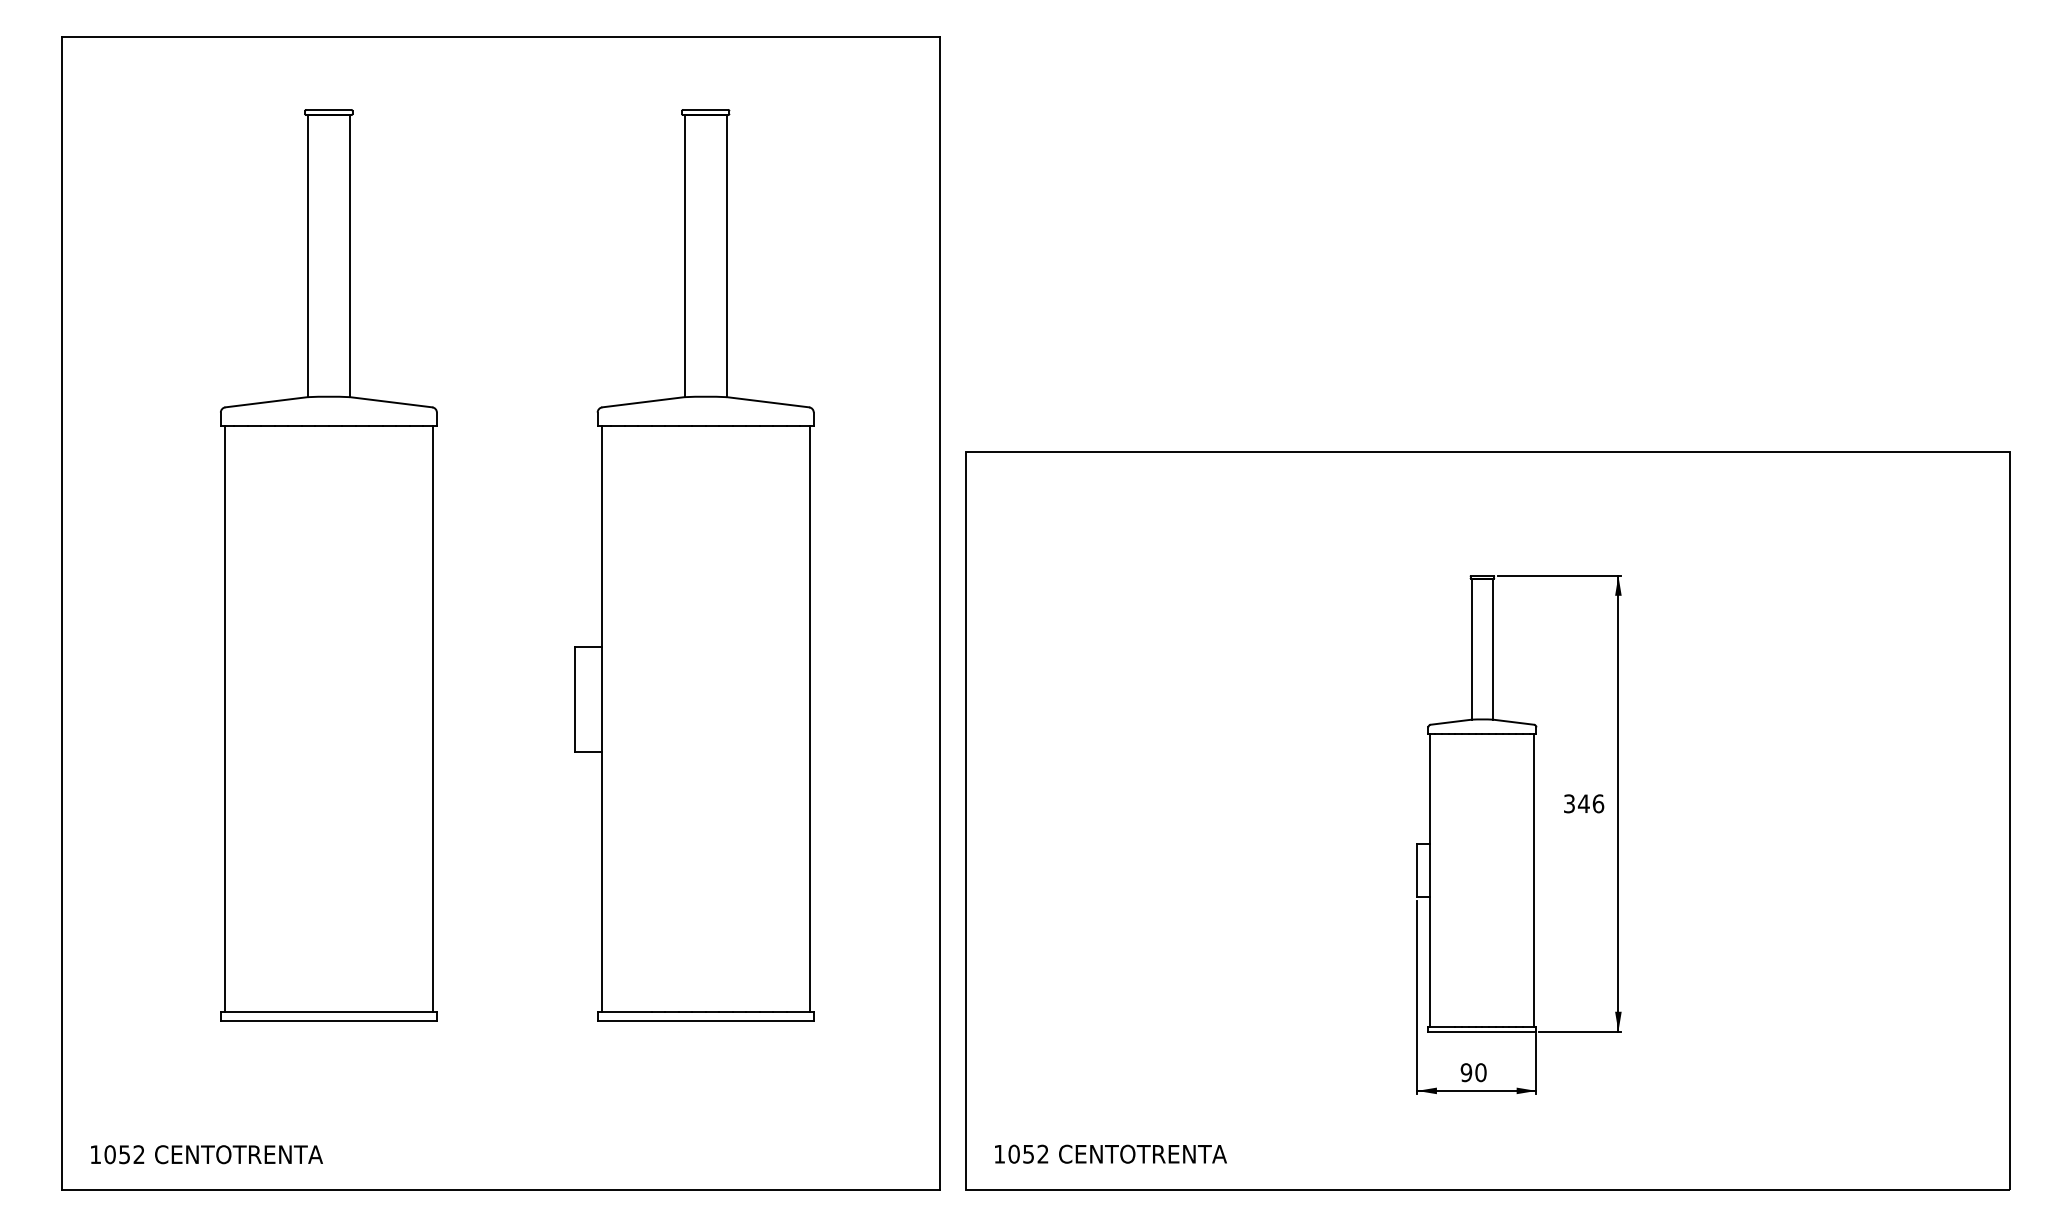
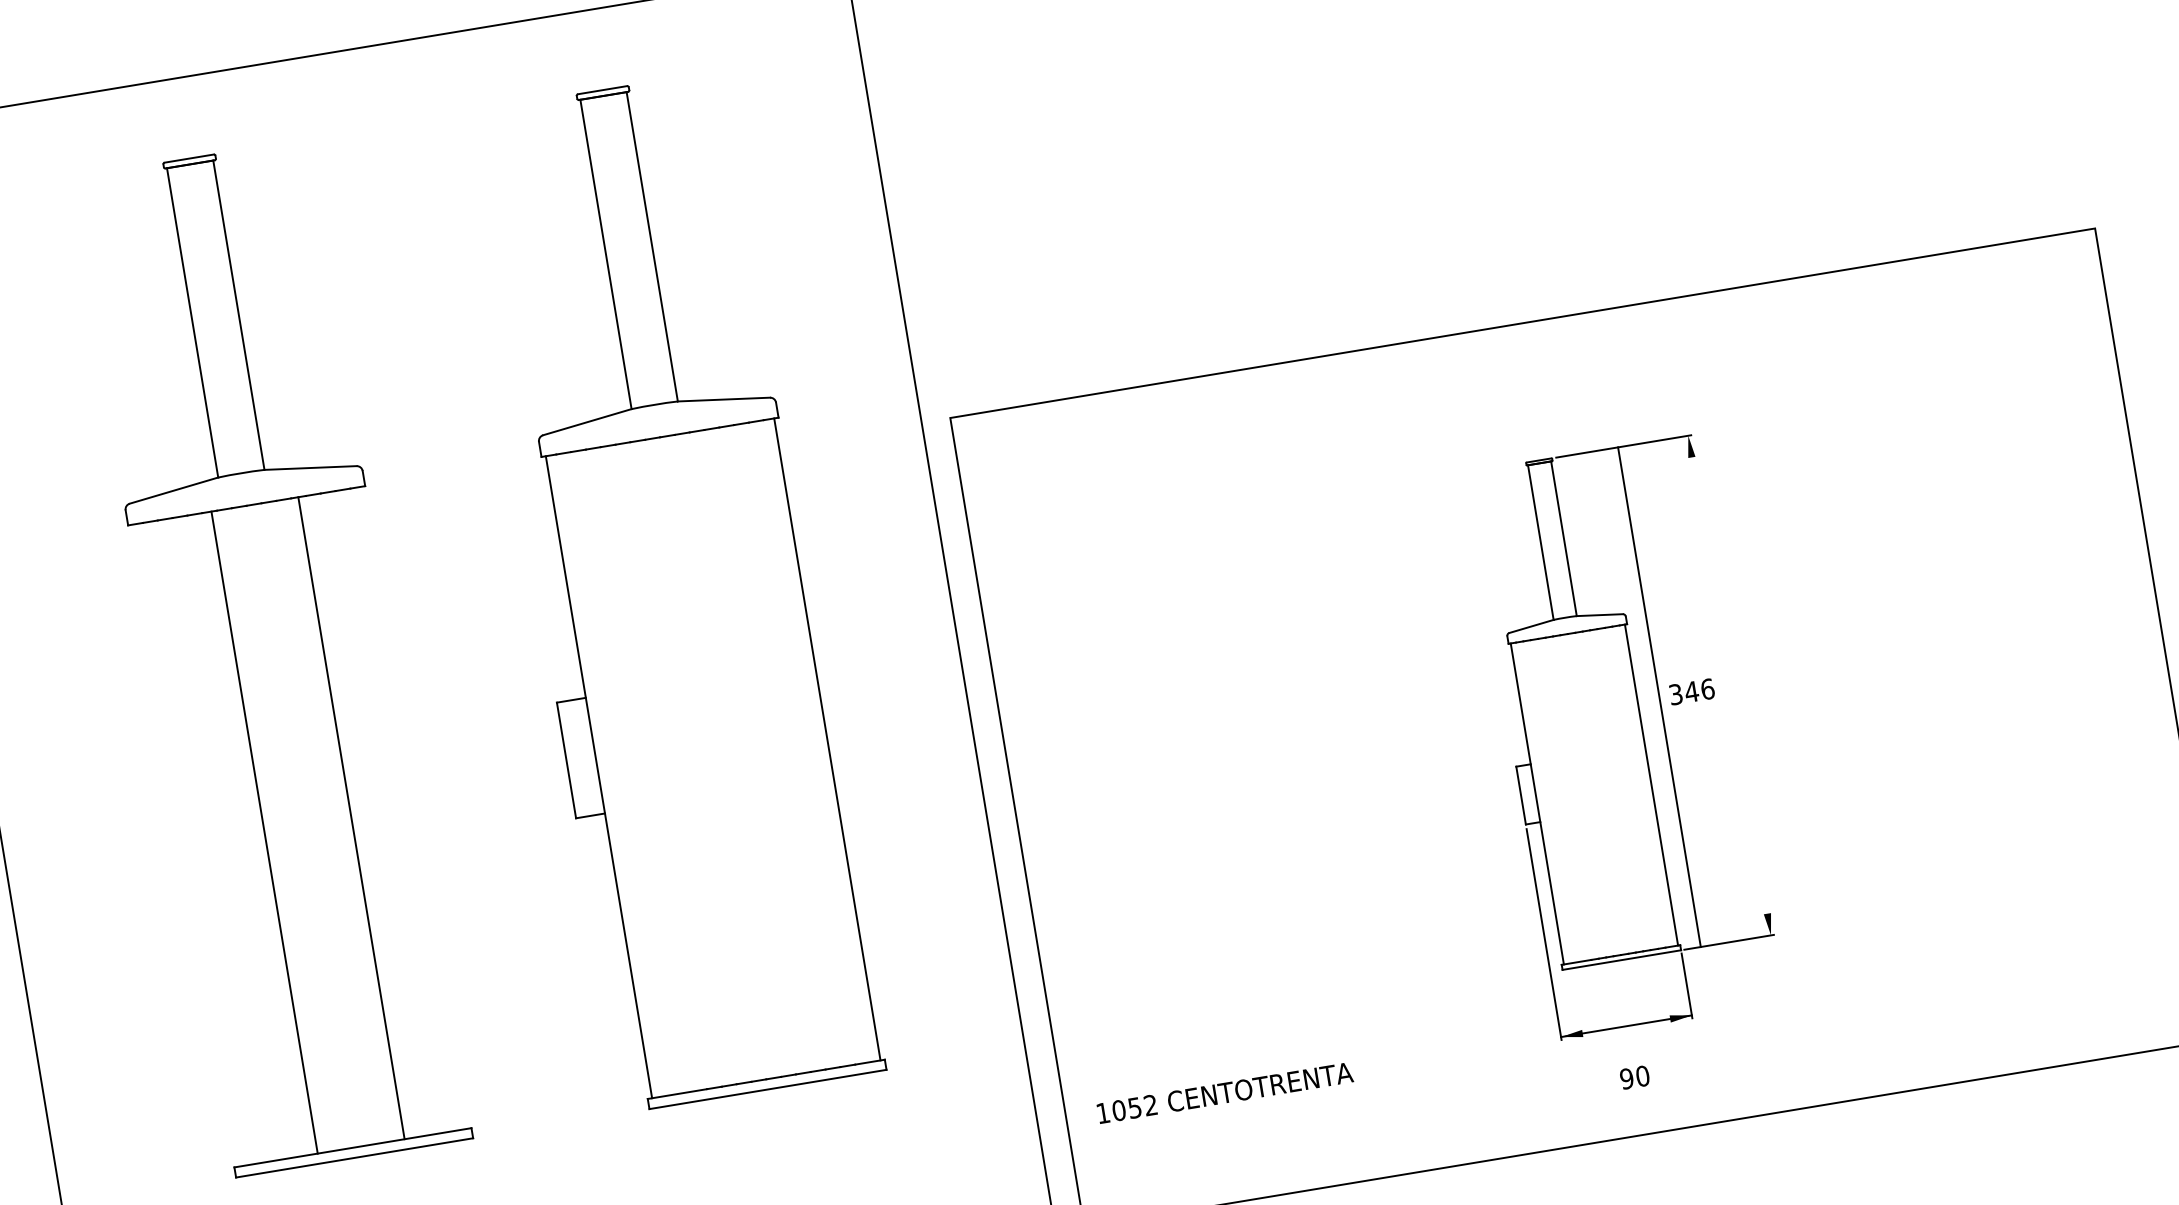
line: (224, 718) -> (264, 832), moved
line: (432, 718) -> (350, 817), moved
line: (1618, 803) -> (1659, 696), moved
text: (1473, 1072) -> (1634, 1077), moved
text: (1110, 1153) -> (1224, 1092), moved

